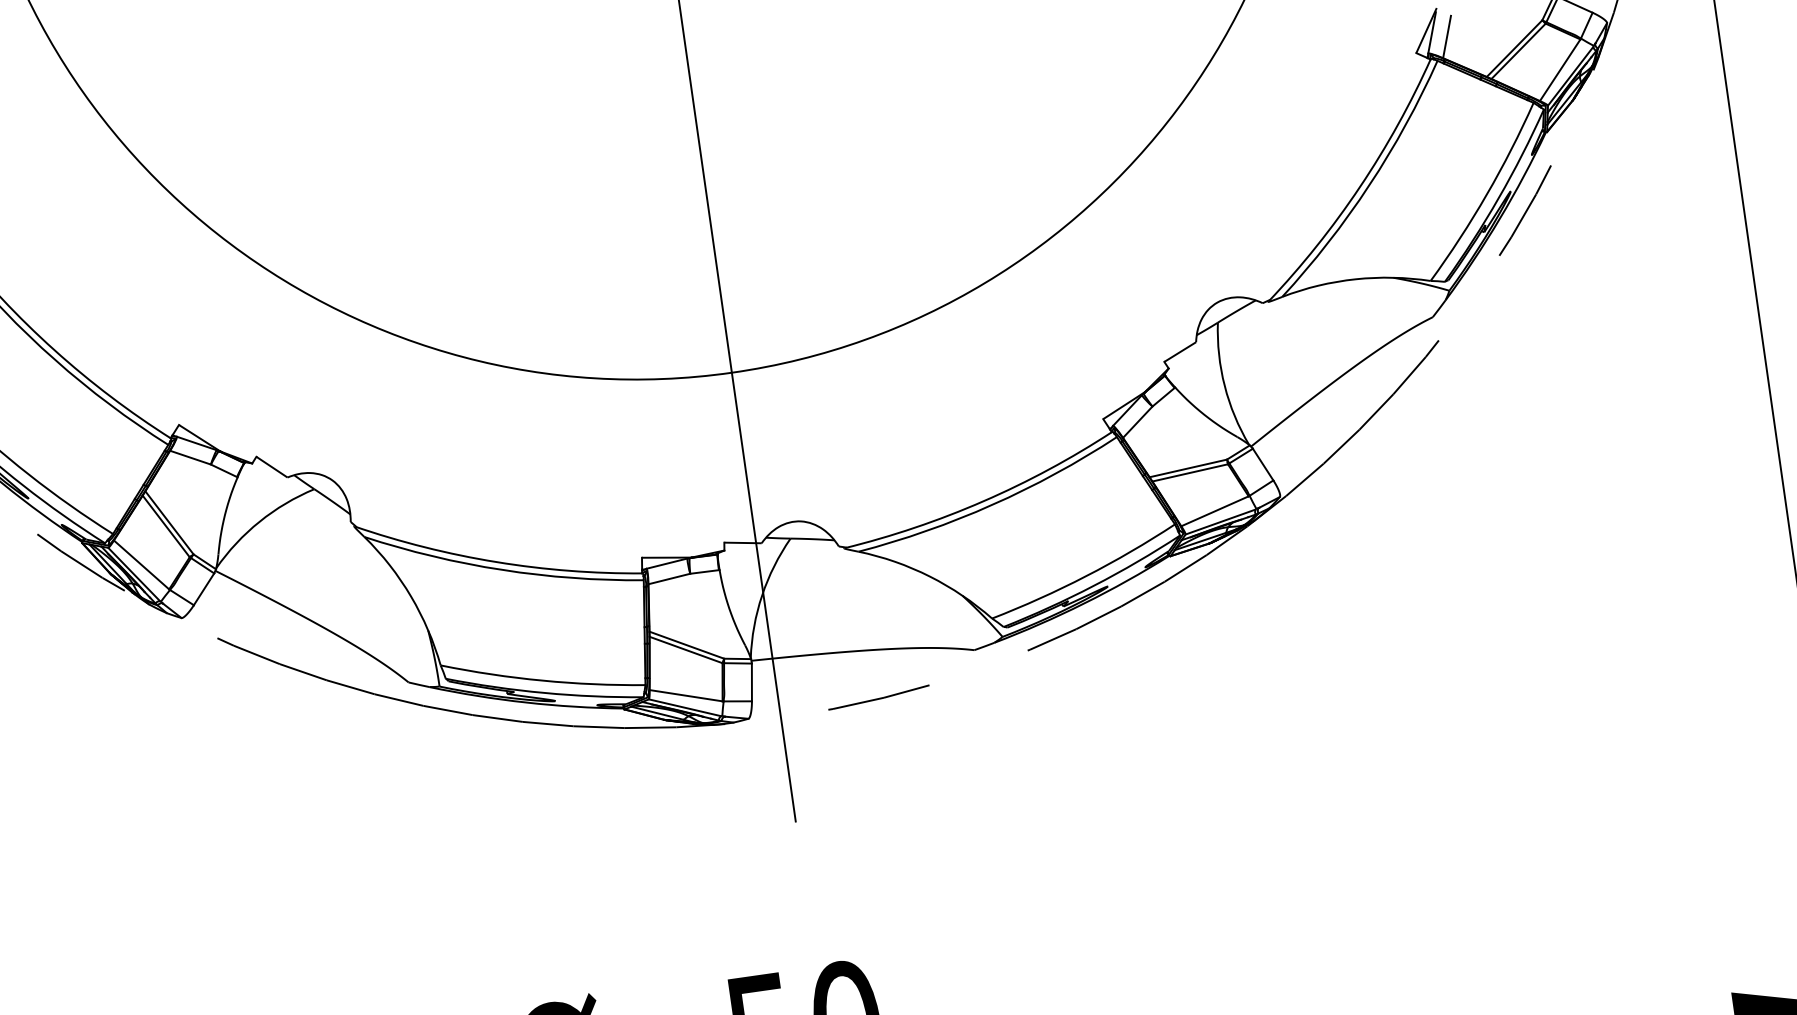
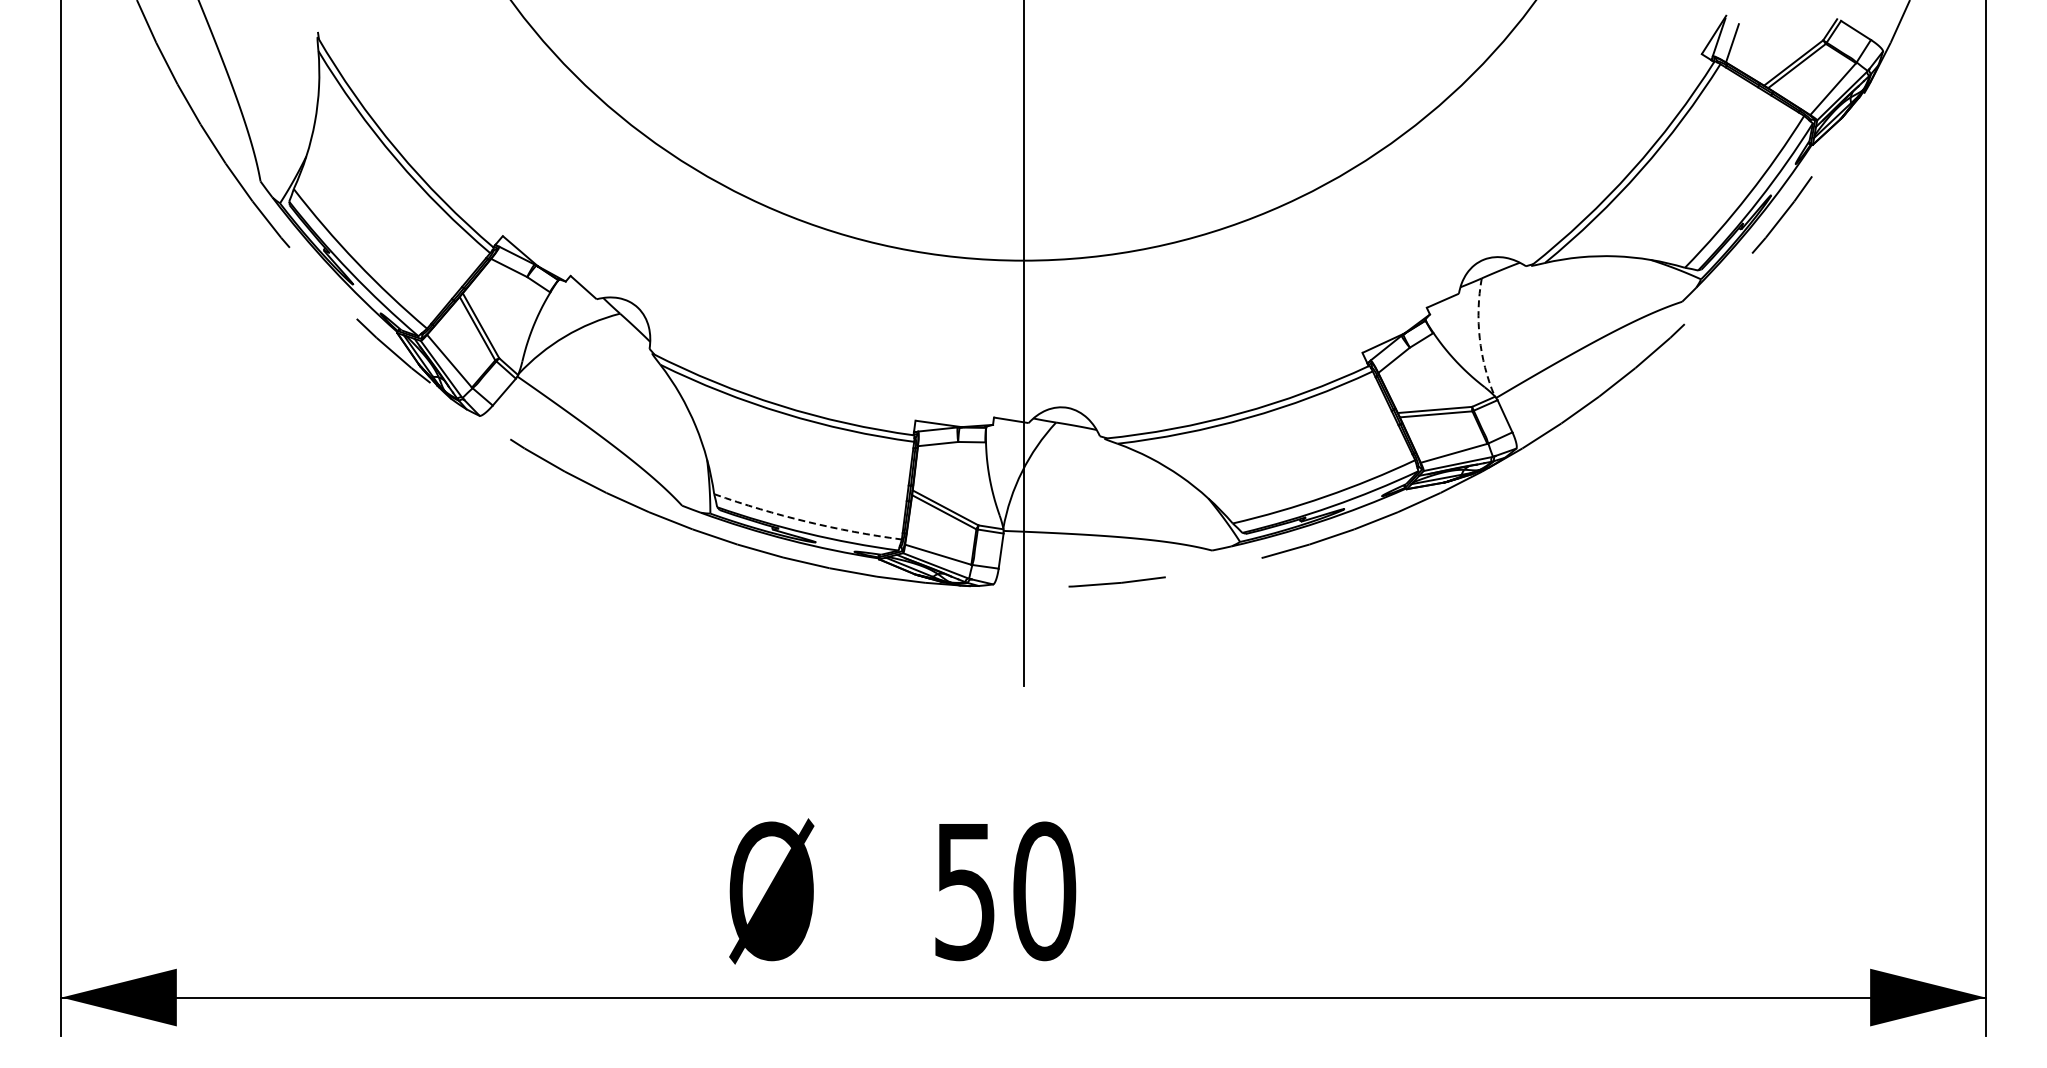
arc: (1224, 386) -> (1479, 338), solid -> dashed
arc: (542, 680) -> (806, 521), solid -> dashed

